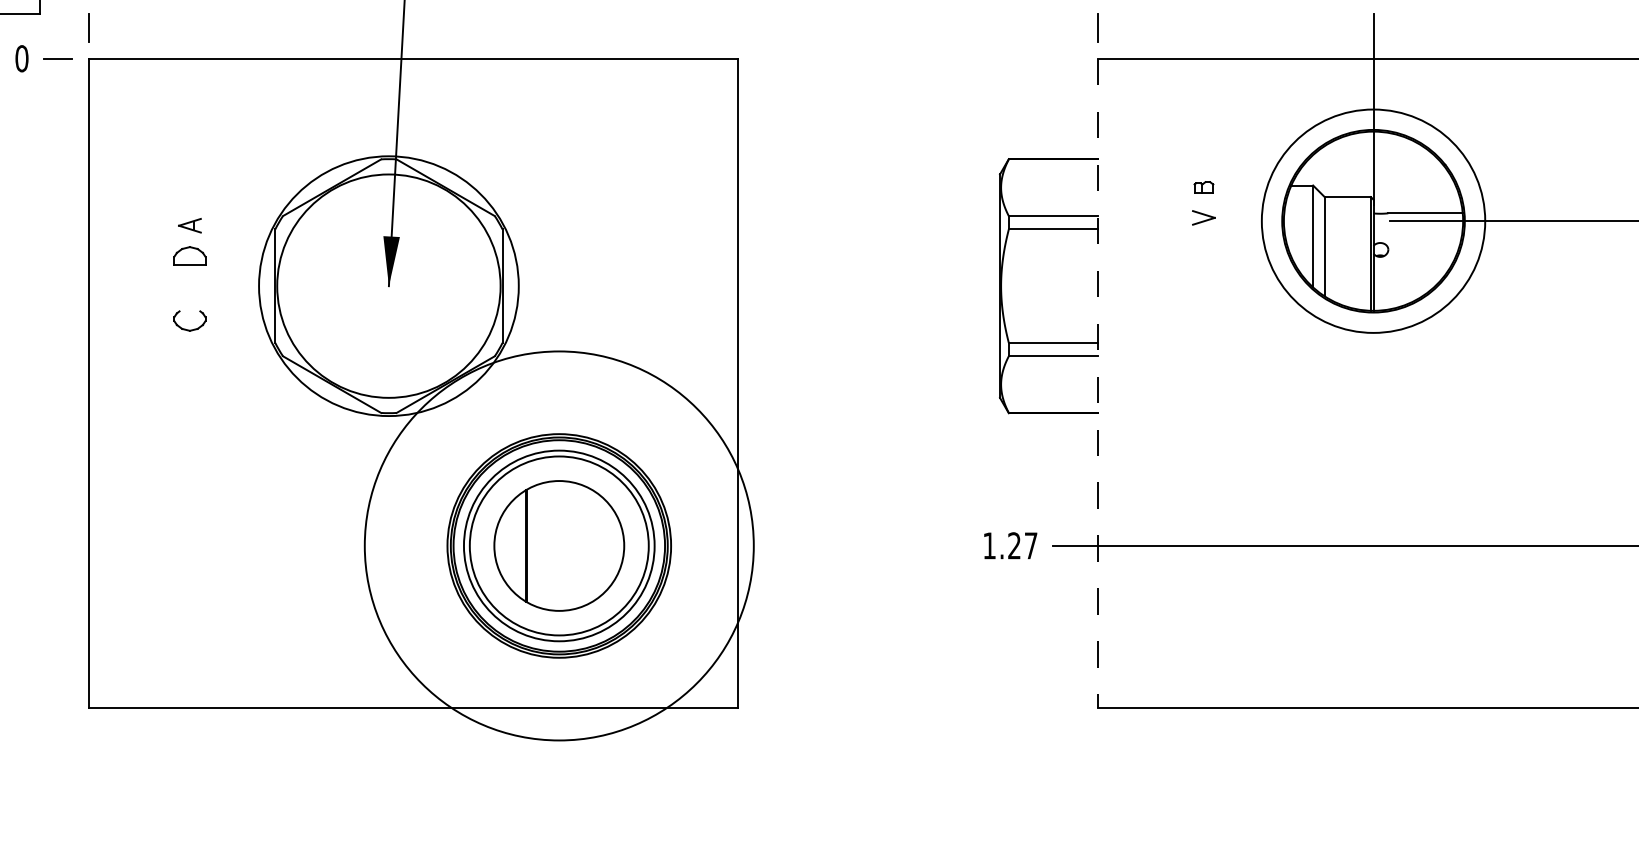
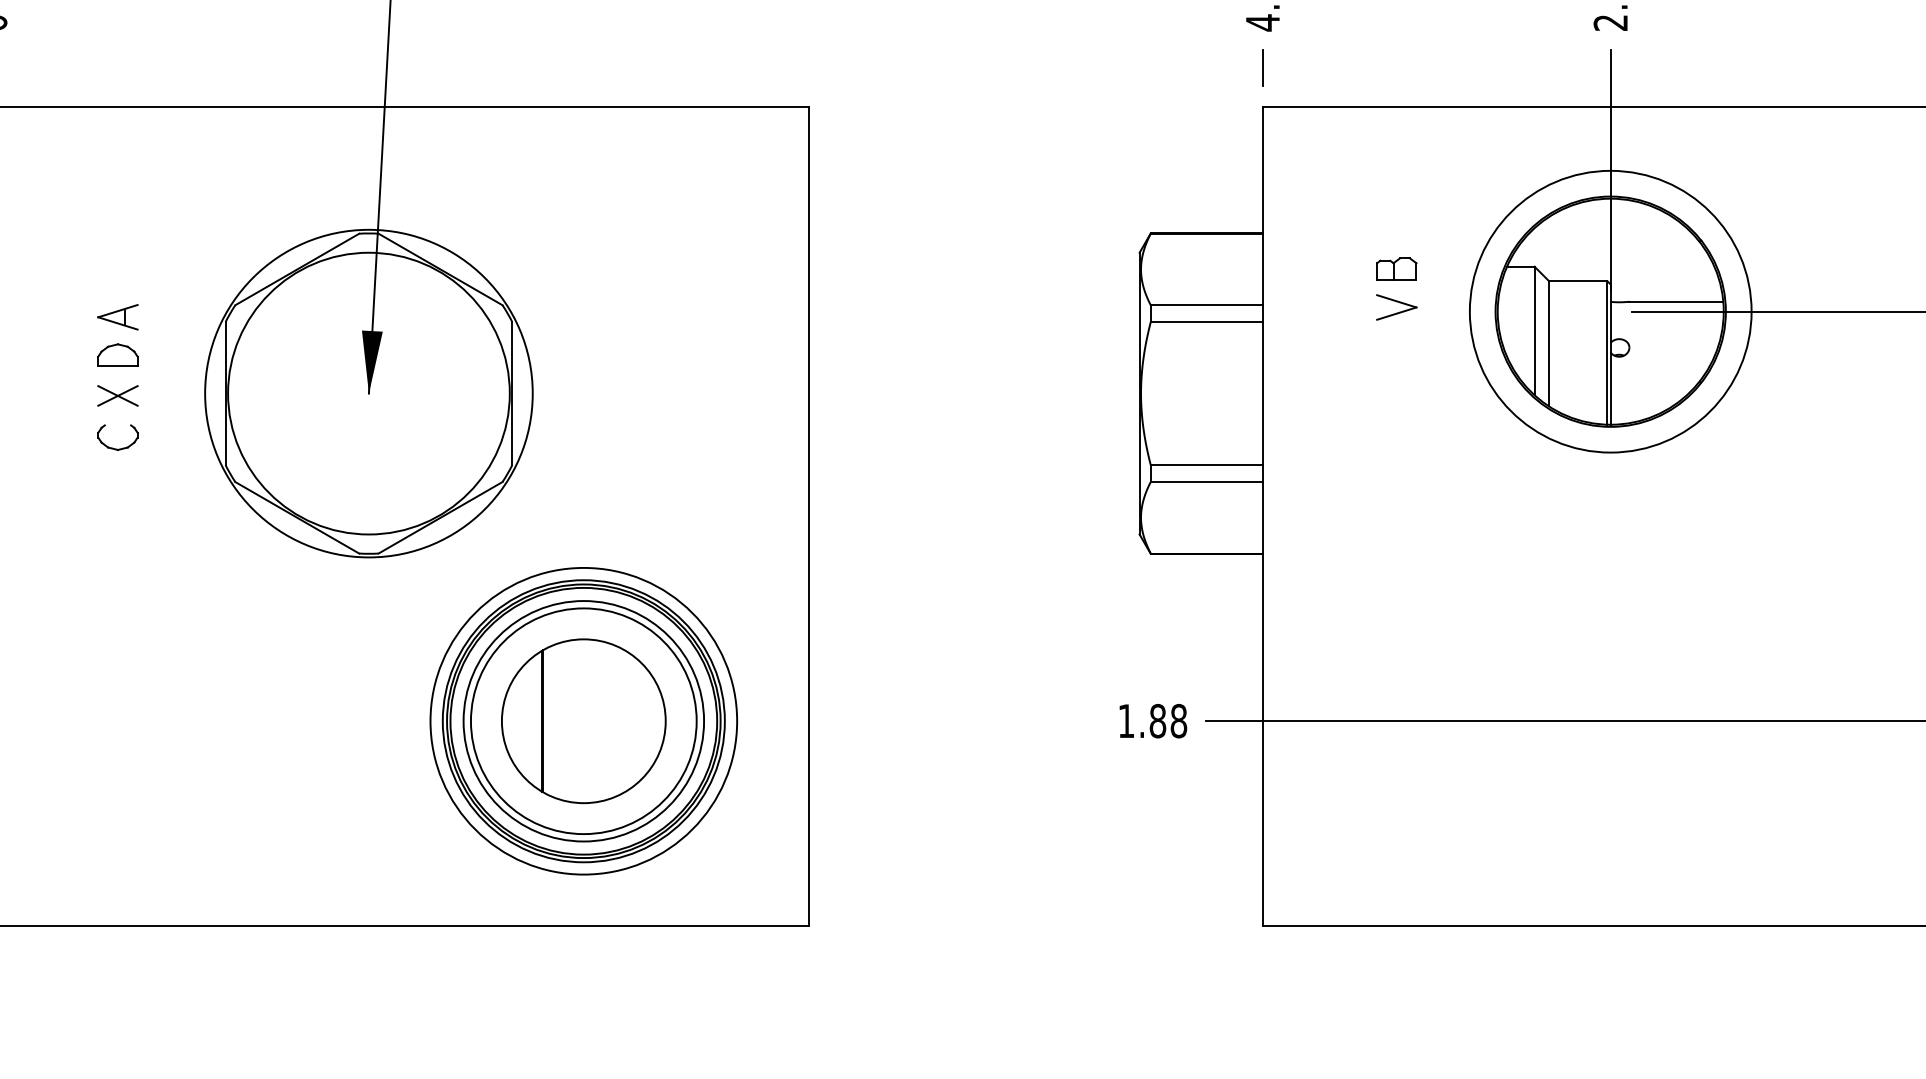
part: (1203, 186) -> (1396, 267), size x1.67
part: (1203, 217) -> (1396, 307), size x1.43
part: (189, 225) -> (117, 317), size x1.43
part: (189, 287) -> (117, 395), added
line: (1097, 383) -> (1262, 516), dashed -> solid
circle: (558, 545) -> (582, 720), size x0.62
text: (1022, 545) -> (1168, 720), 1.27 -> 1.88

